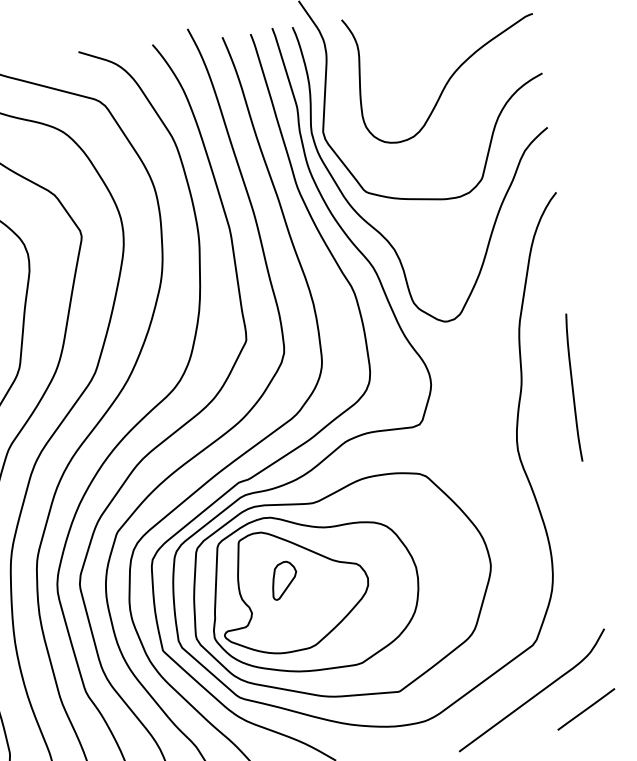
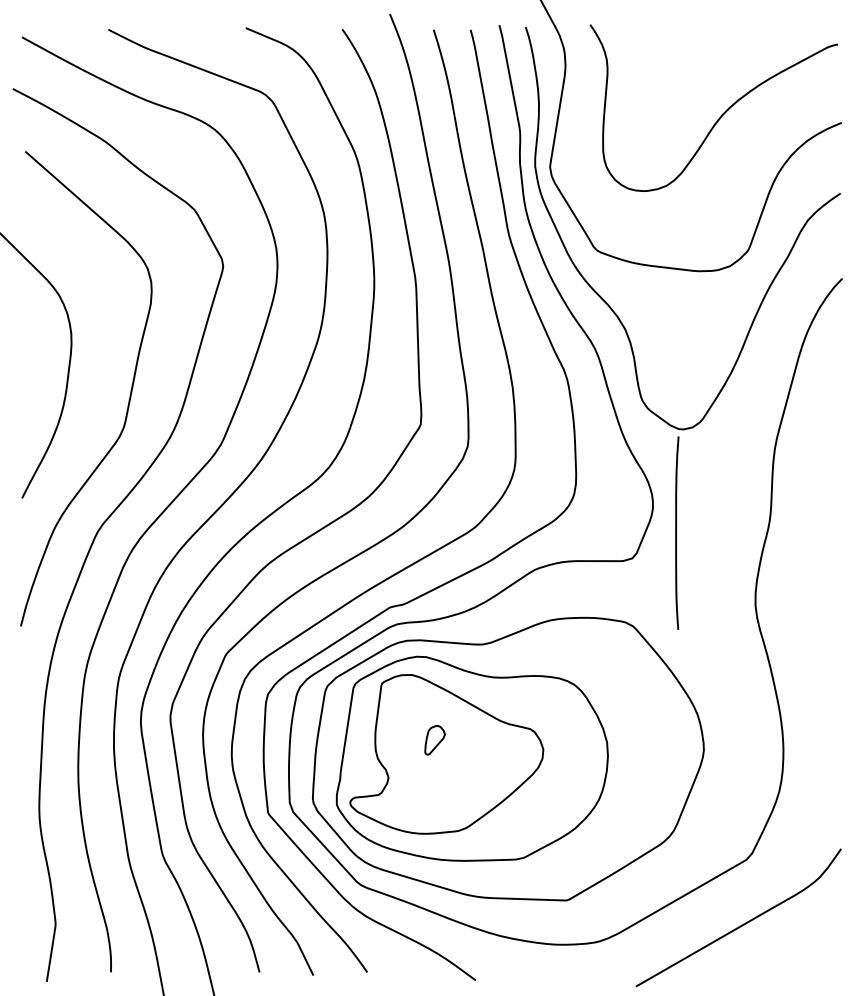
curve: (573, 387) -> (677, 532), moved
part: (283, 580) -> (434, 740), size x0.6
line: (586, 709) -> (806, 950), removed

